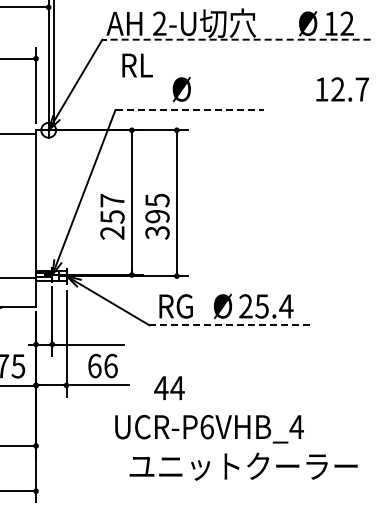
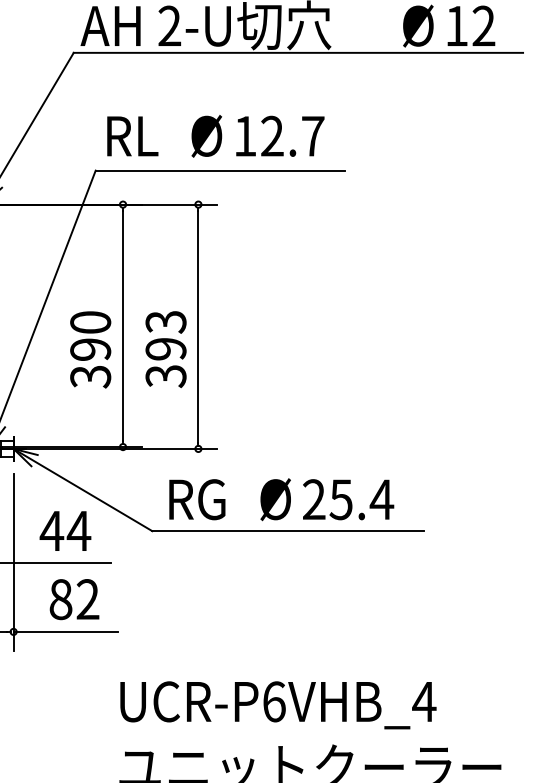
line: (236, 39) -> (298, 52), dashed -> solid
text: (137, 65) -> (132, 136), moved
text: (342, 89) -> (279, 136), moved
line: (190, 110) -> (221, 171), dashed -> solid
text: (157, 199) -> (166, 320), 395 -> 393
text: (112, 217) -> (90, 350), 257 -> 390
line: (230, 325) -> (288, 531), dashed -> solid
text: (102, 365) -> (73, 598), 66 -> 82
text: (169, 387) -> (65, 529), moved
text: (209, 428) -> (278, 704), moved

